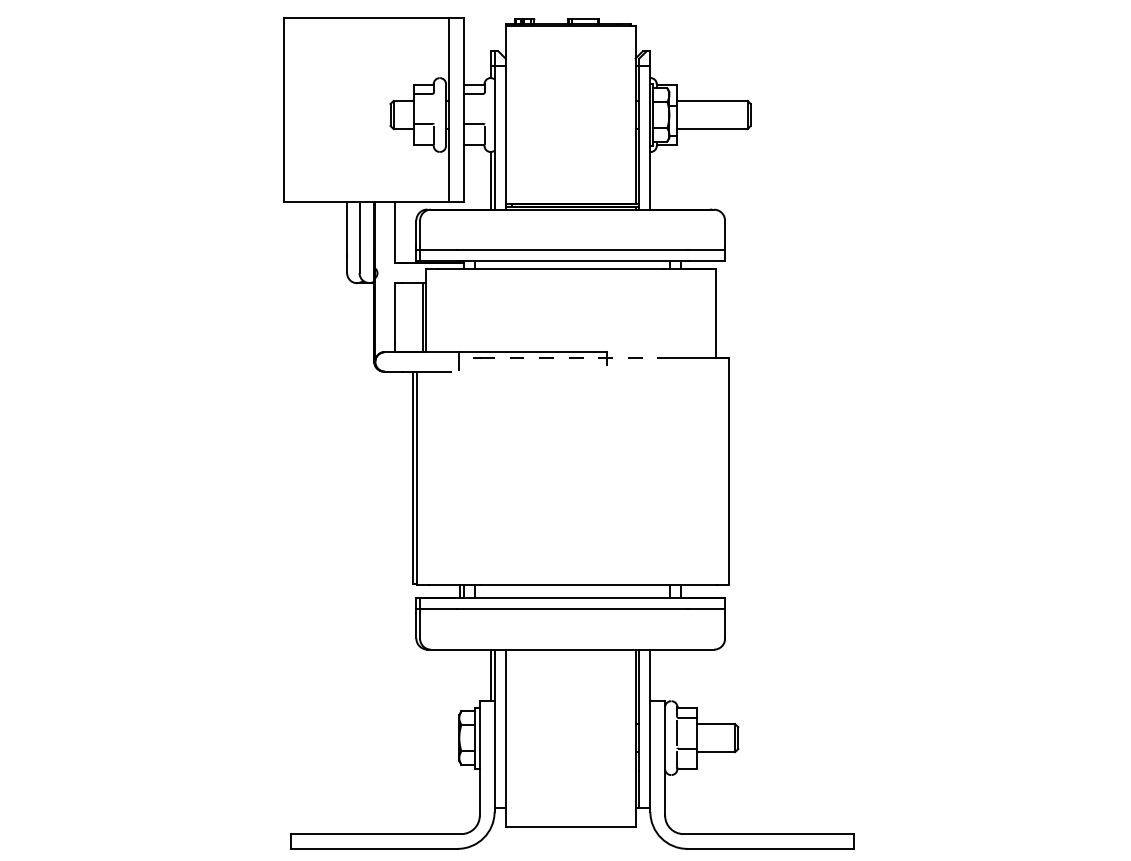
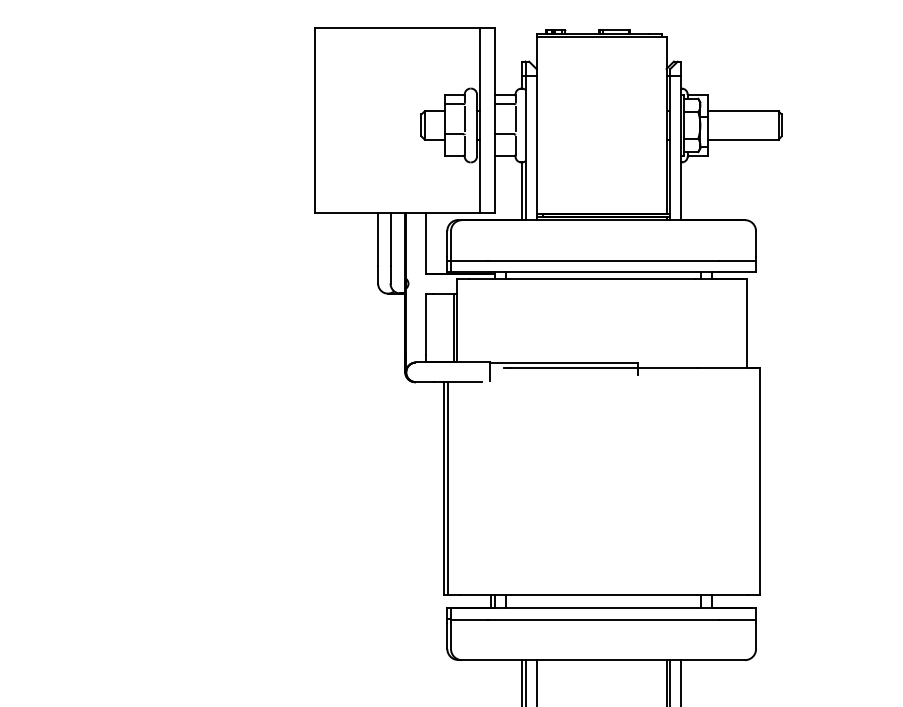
line: (433, 108) -> (464, 118), added
line: (484, 108) -> (515, 118), added
line: (573, 357) -> (604, 367), dashed -> solid

